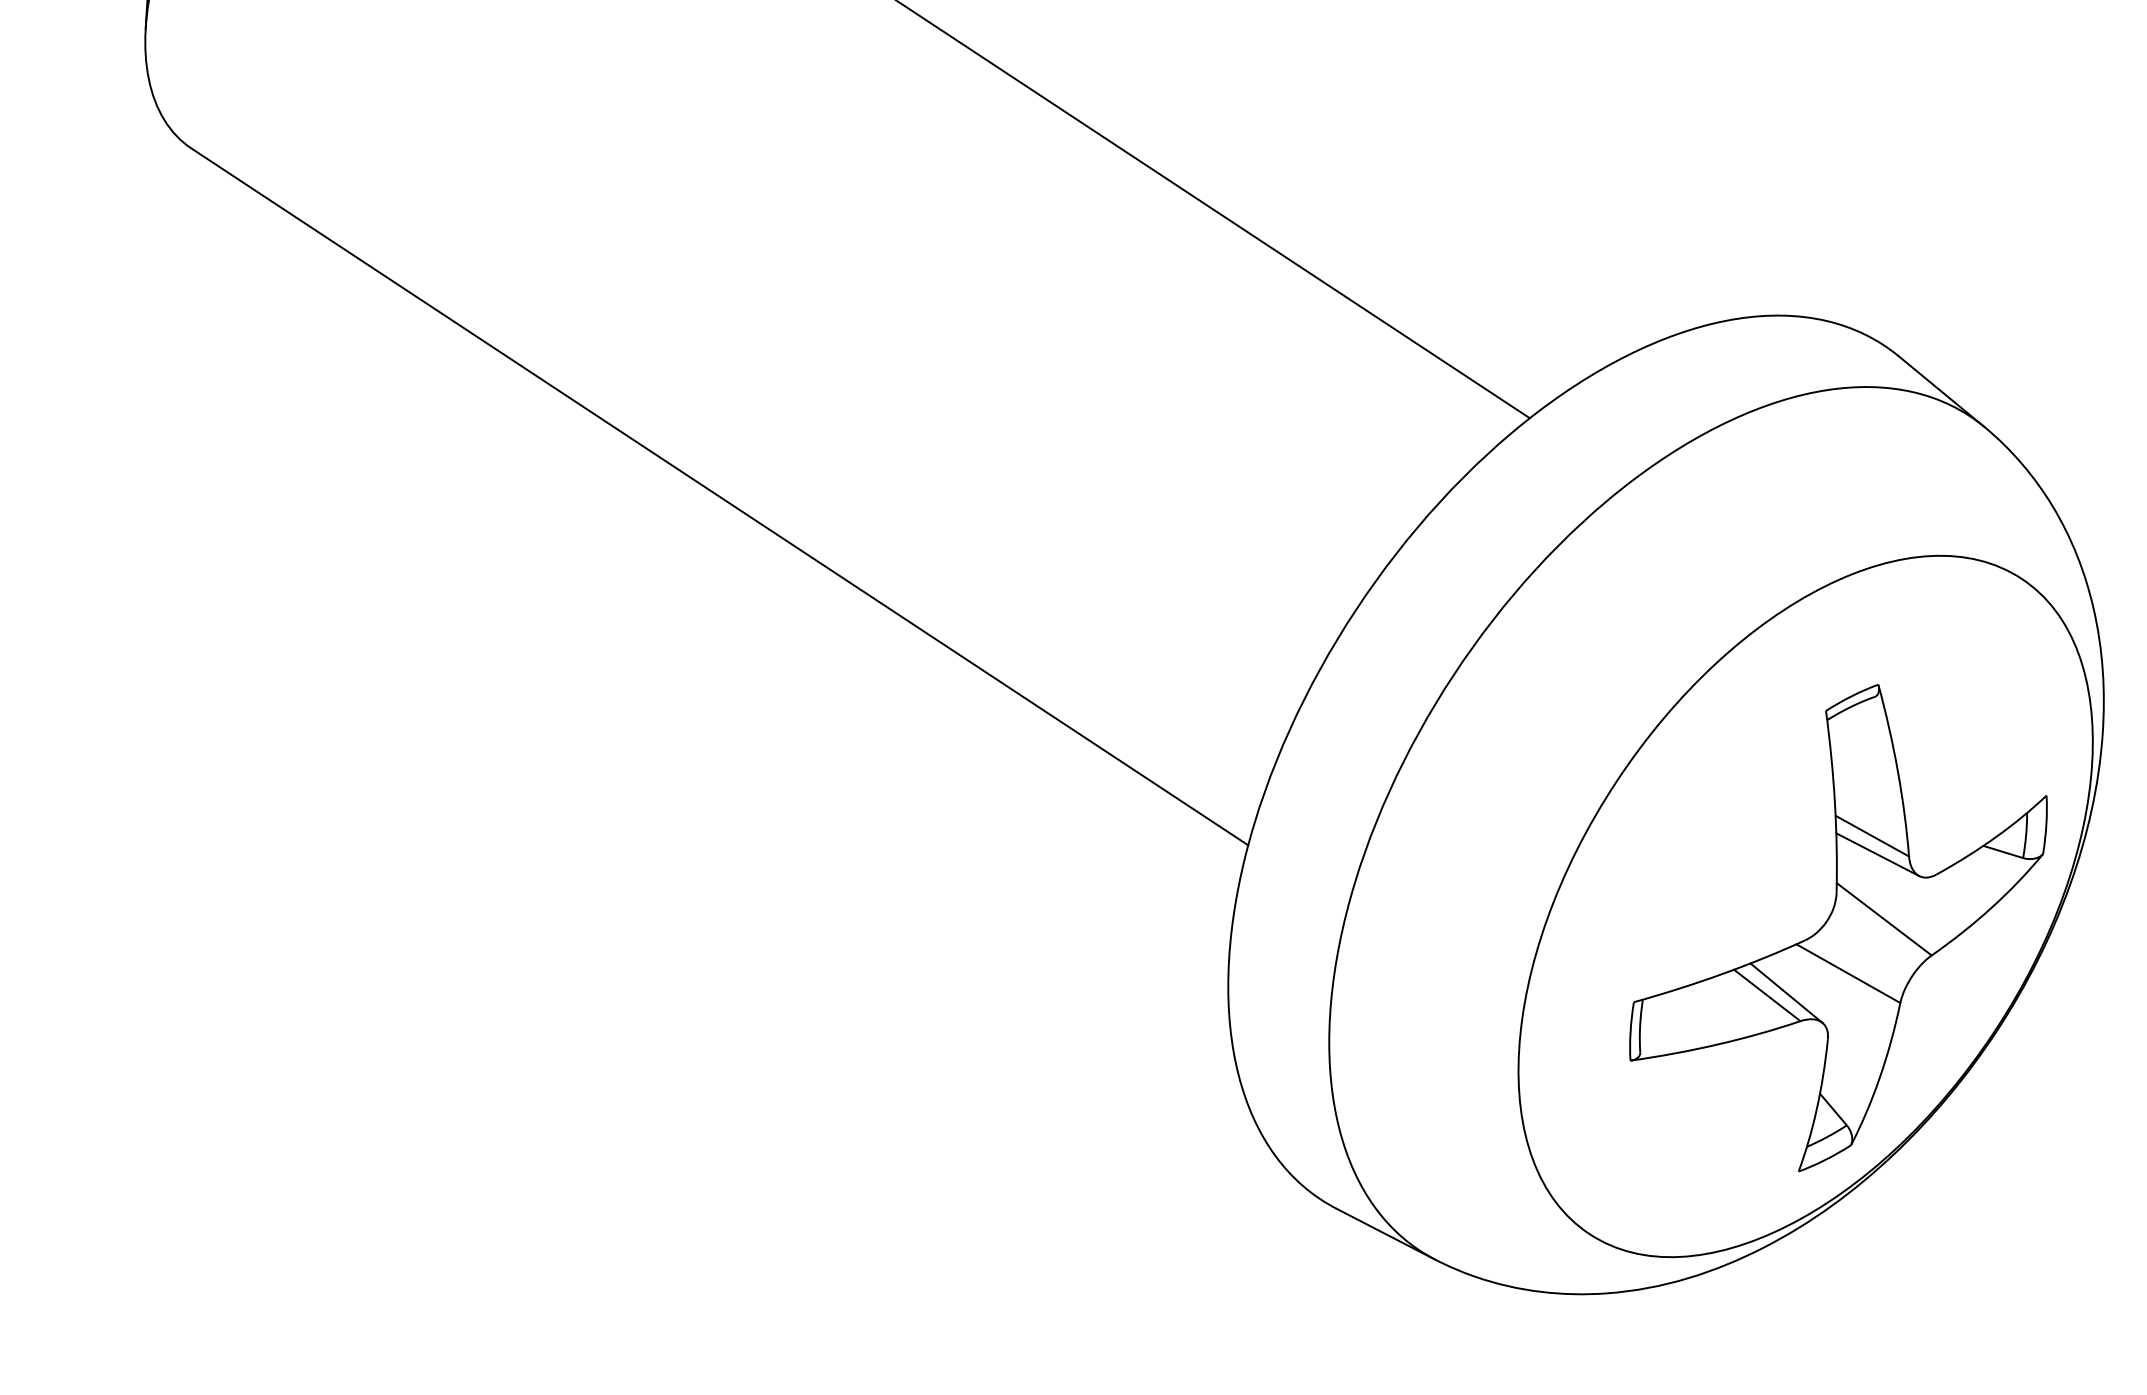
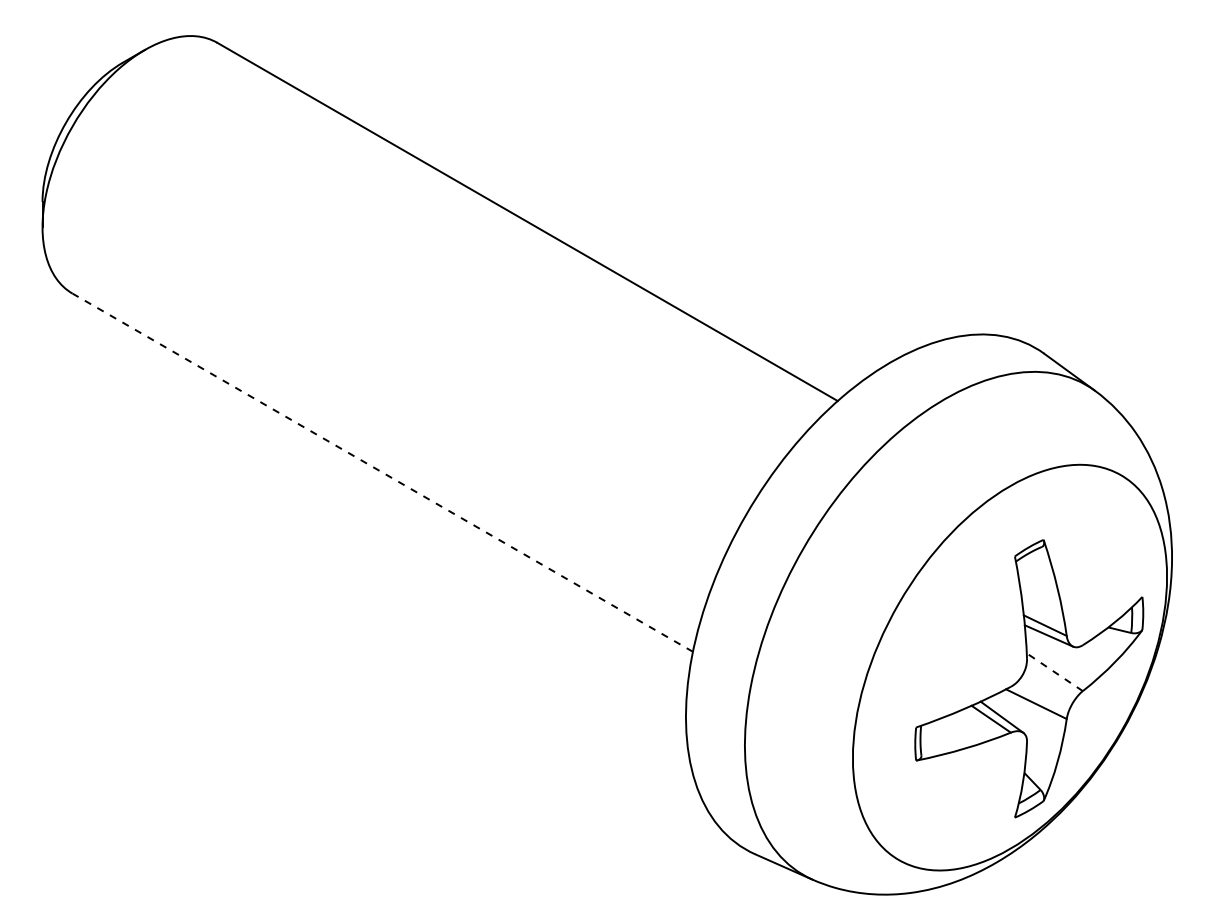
line: (719, 496) -> (382, 472), solid -> dashed
line: (1883, 919) -> (1054, 672), solid -> dashed

